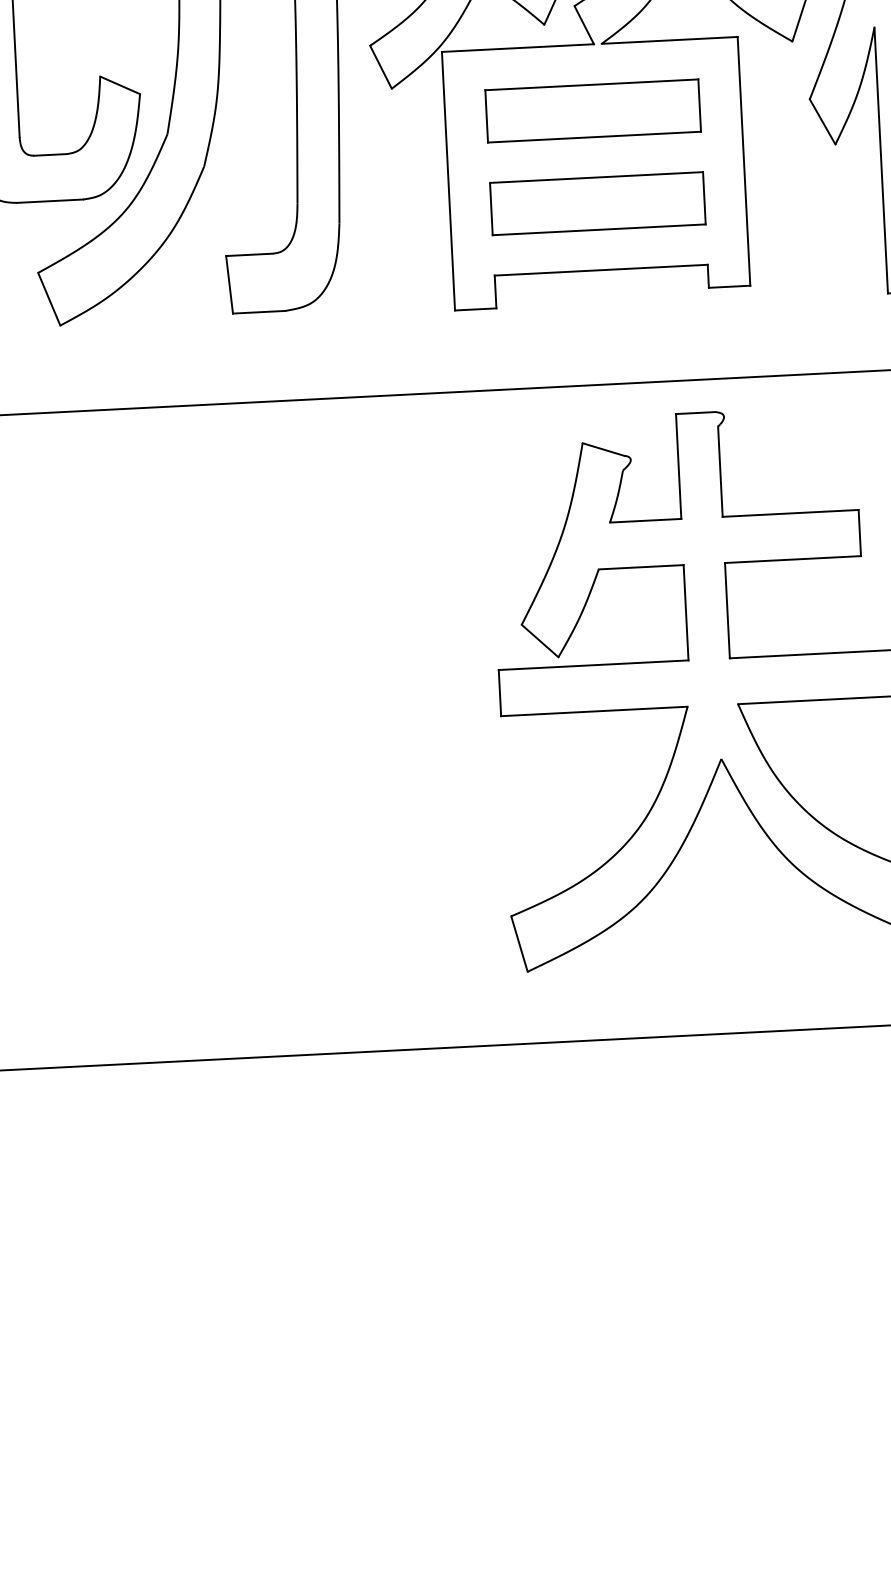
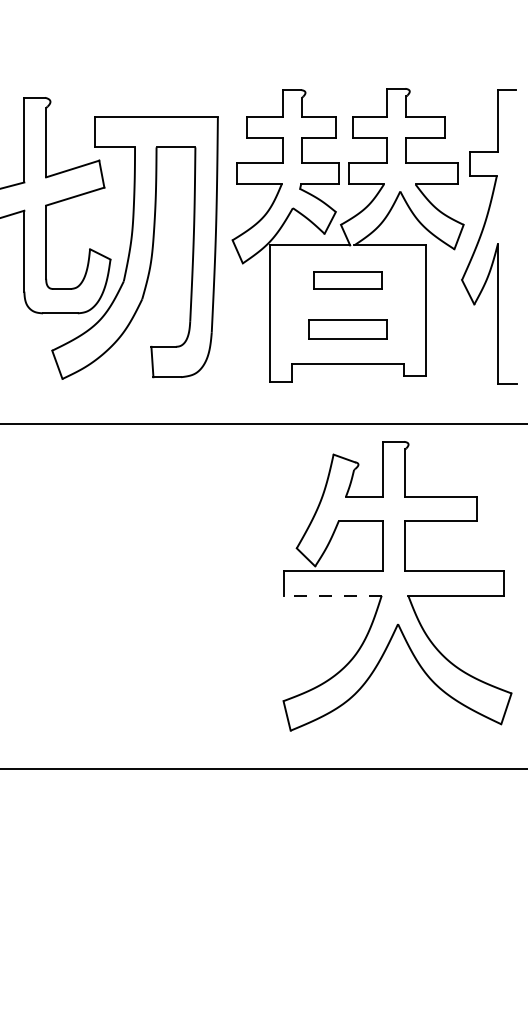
part: (592, 111) -> (347, 280), size x0.6
part: (596, 202) -> (347, 328), size x0.7
line: (594, 710) -> (332, 595), solid -> dashed

